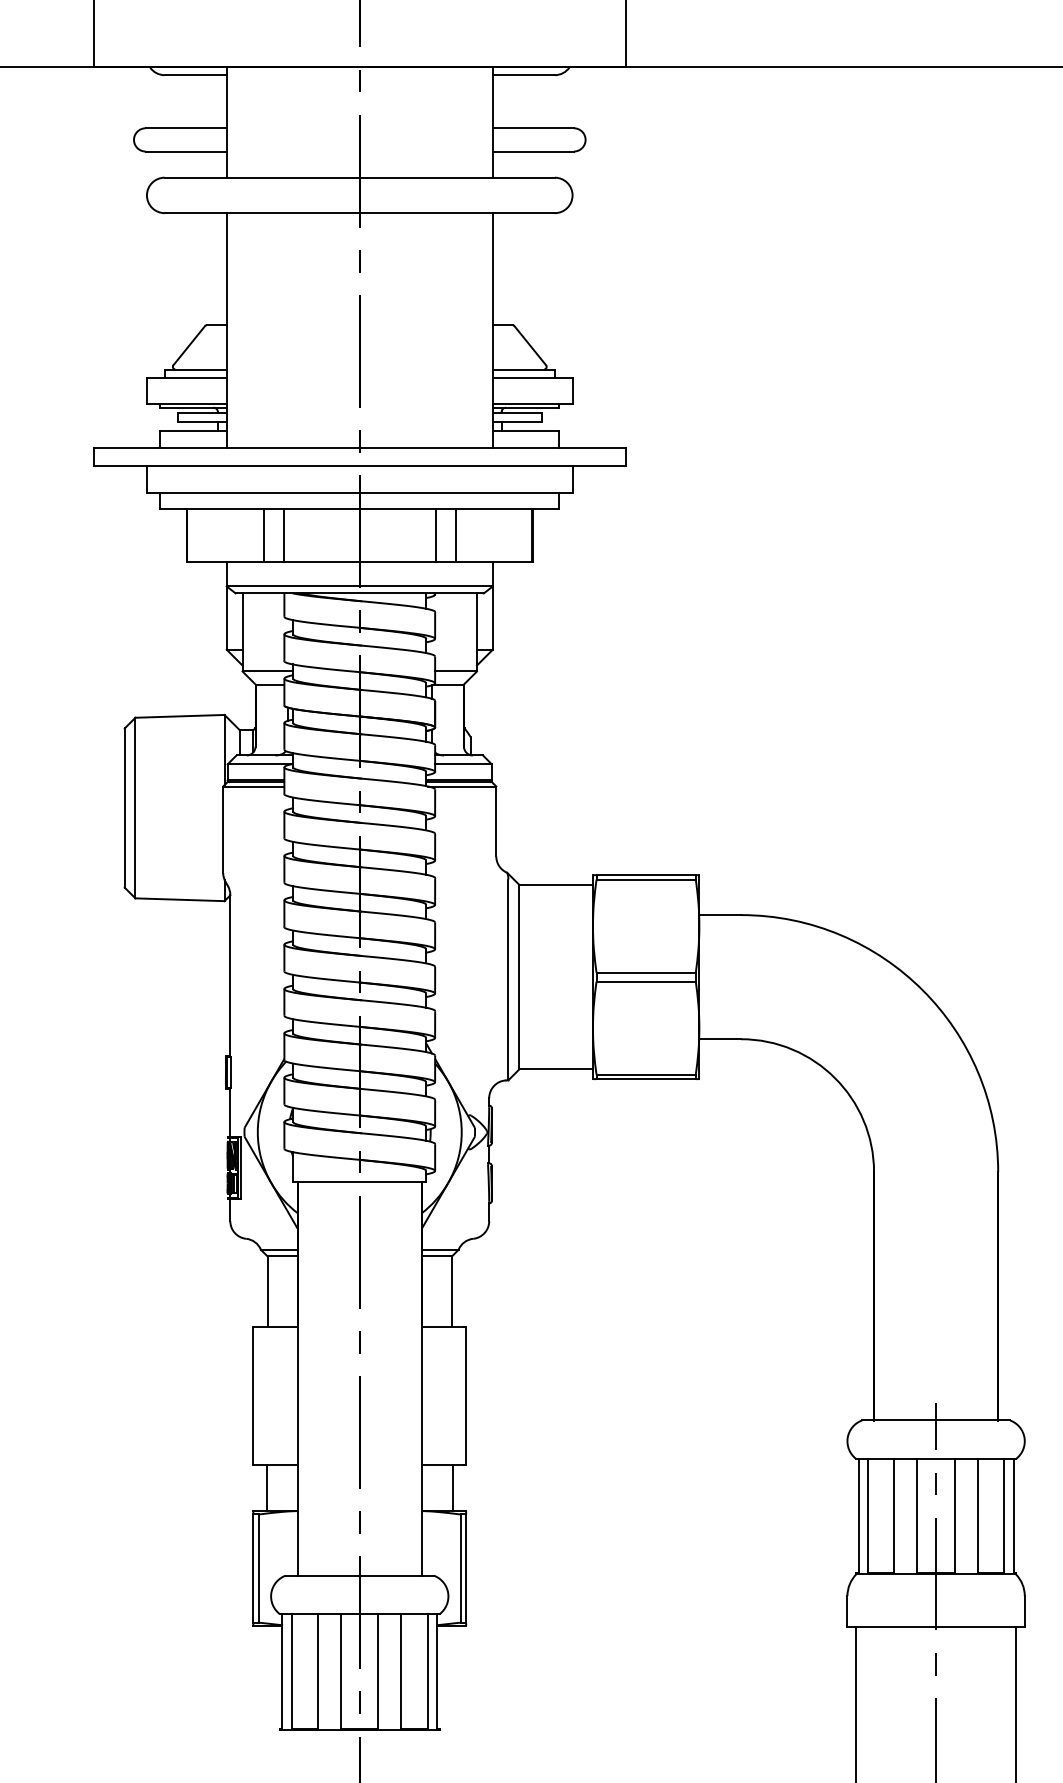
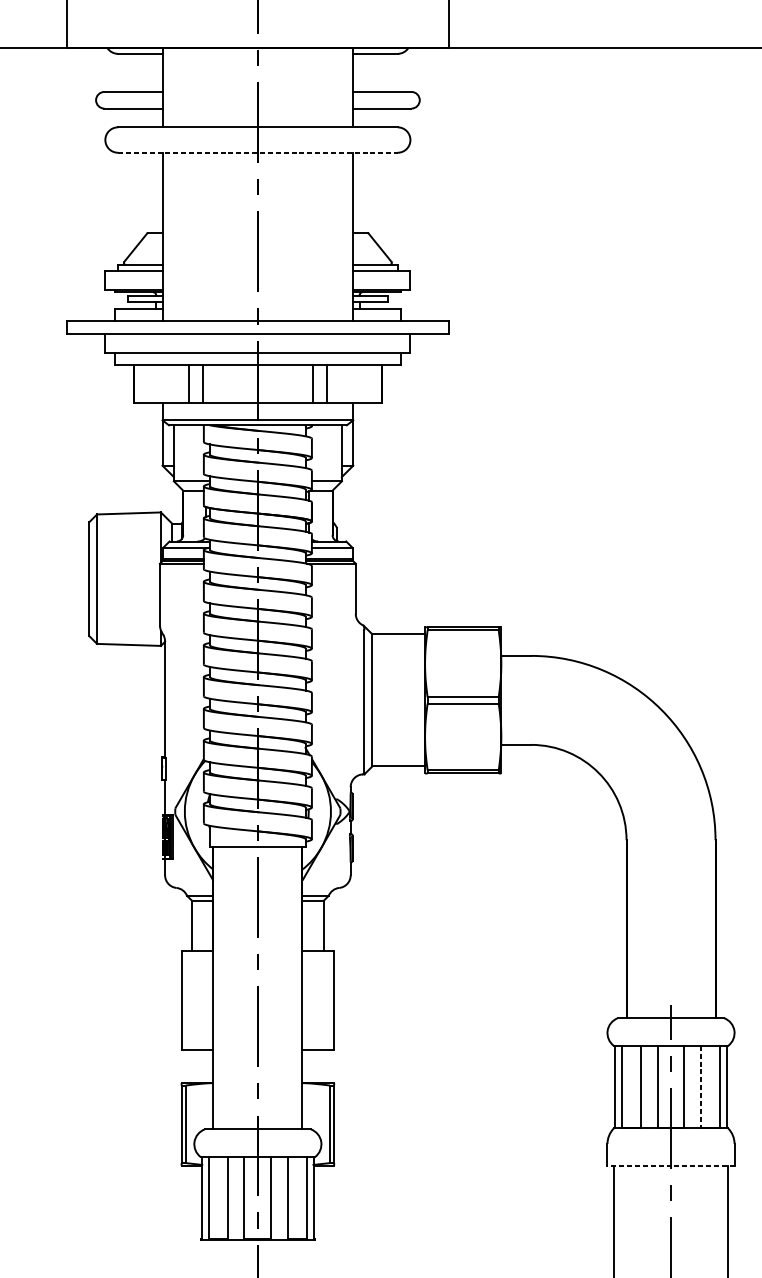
line: (360, 213) -> (258, 153), solid -> dashed
line: (266, 1487) -> (191, 1066), removed
line: (452, 1487) -> (324, 1066), removed
line: (977, 1516) -> (700, 1087), solid -> dashed
line: (936, 1627) -> (671, 1166), solid -> dashed

